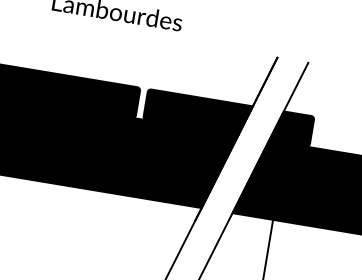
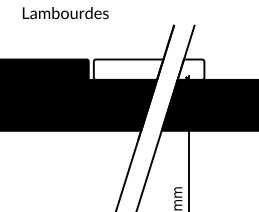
fill: (197, 112) -> (128, 69), removed
fill: (291, 128) -> (190, 69), removed

